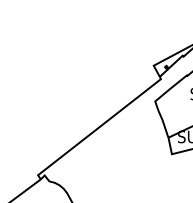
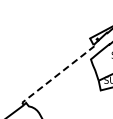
line: (99, 127) -> (58, 74), solid -> dashed

